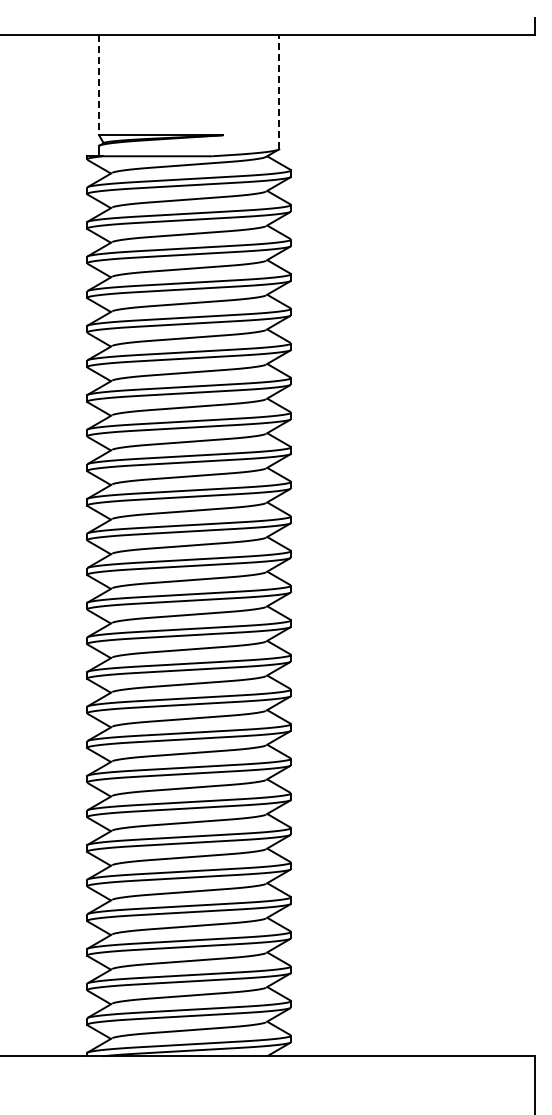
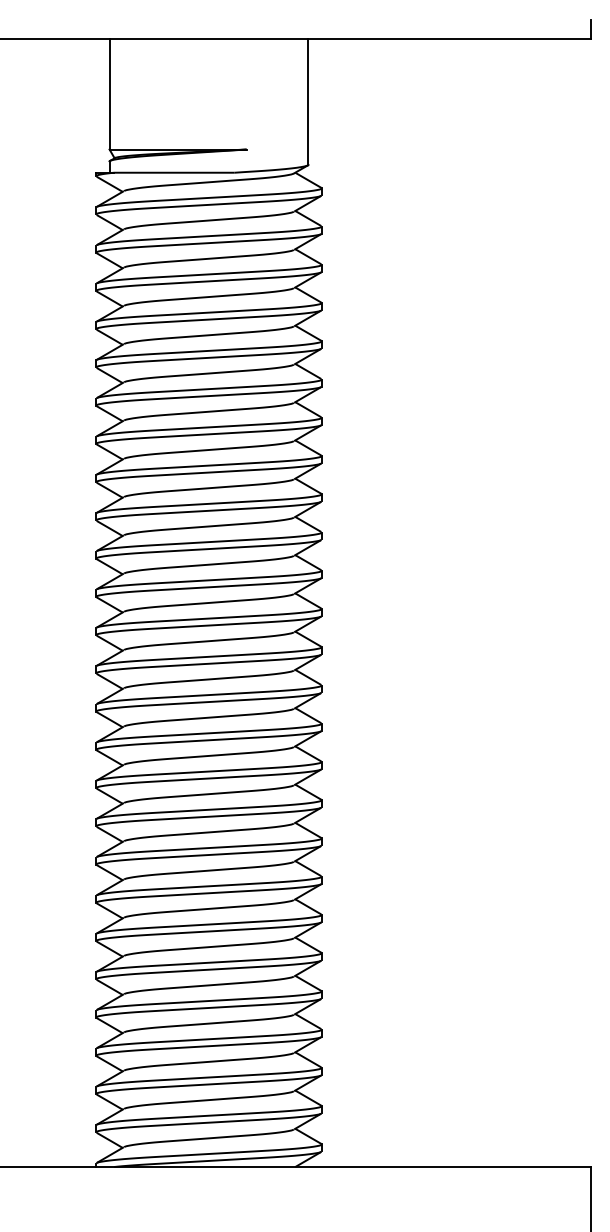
line: (99, 85) -> (110, 94), dashed -> solid
line: (279, 92) -> (308, 102), dashed -> solid

